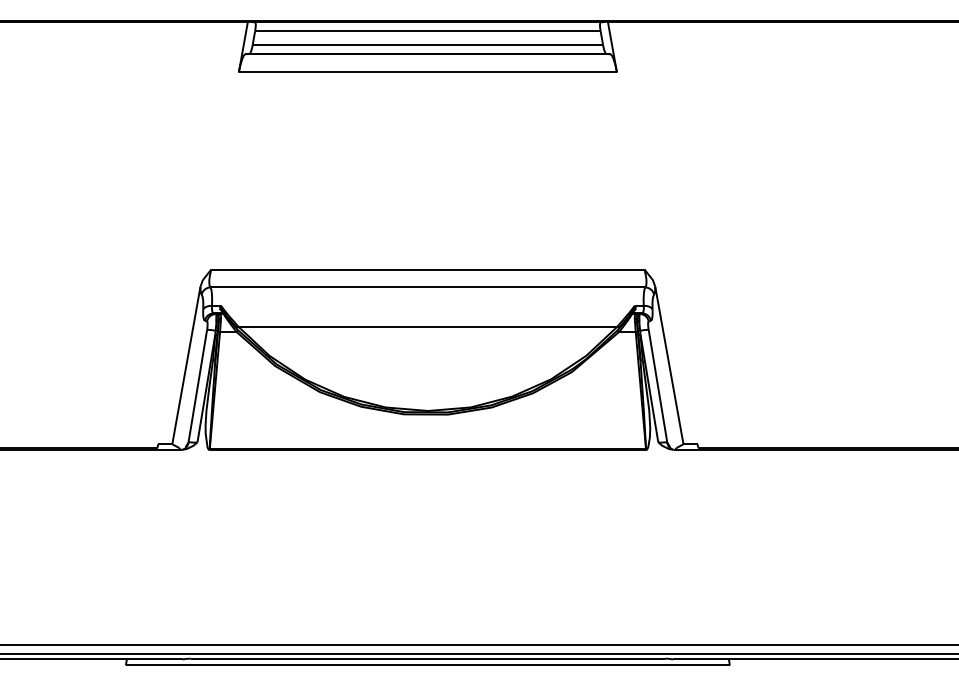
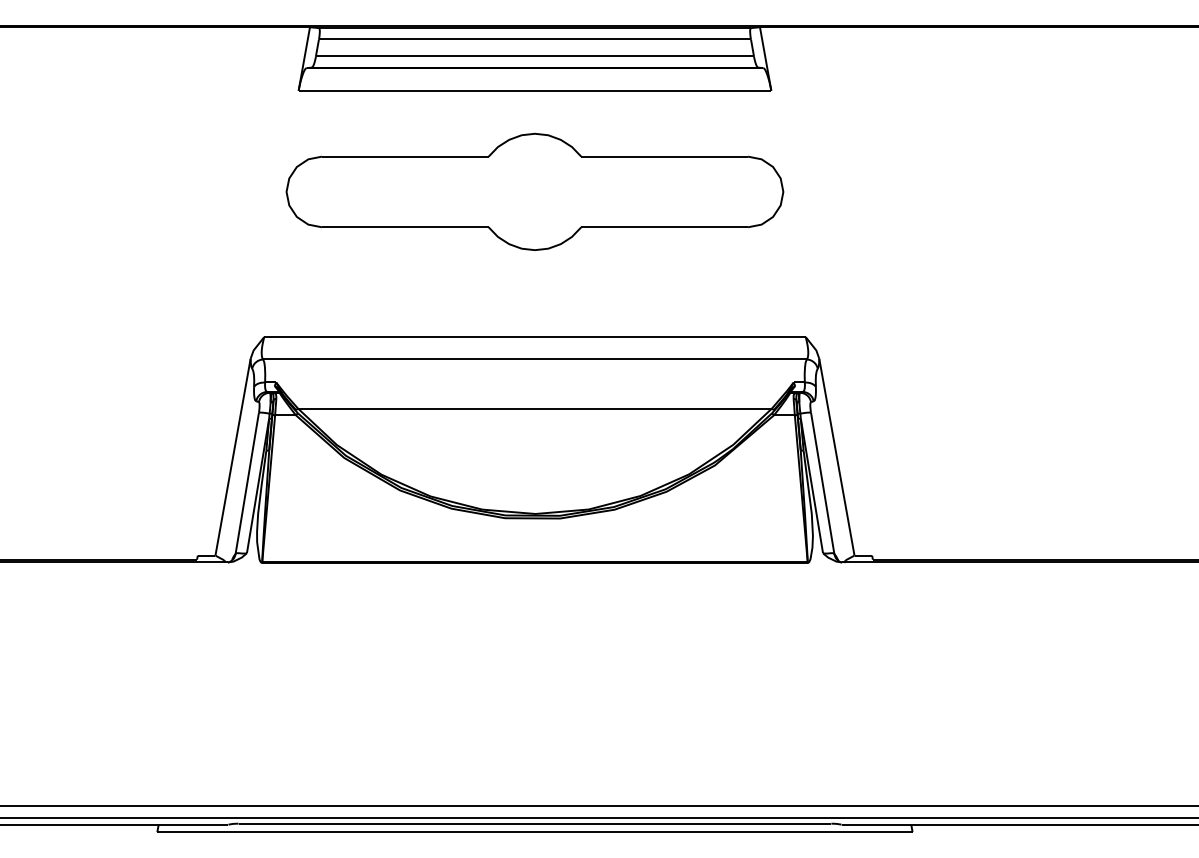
part: (427, 153) -> (534, 192), added

